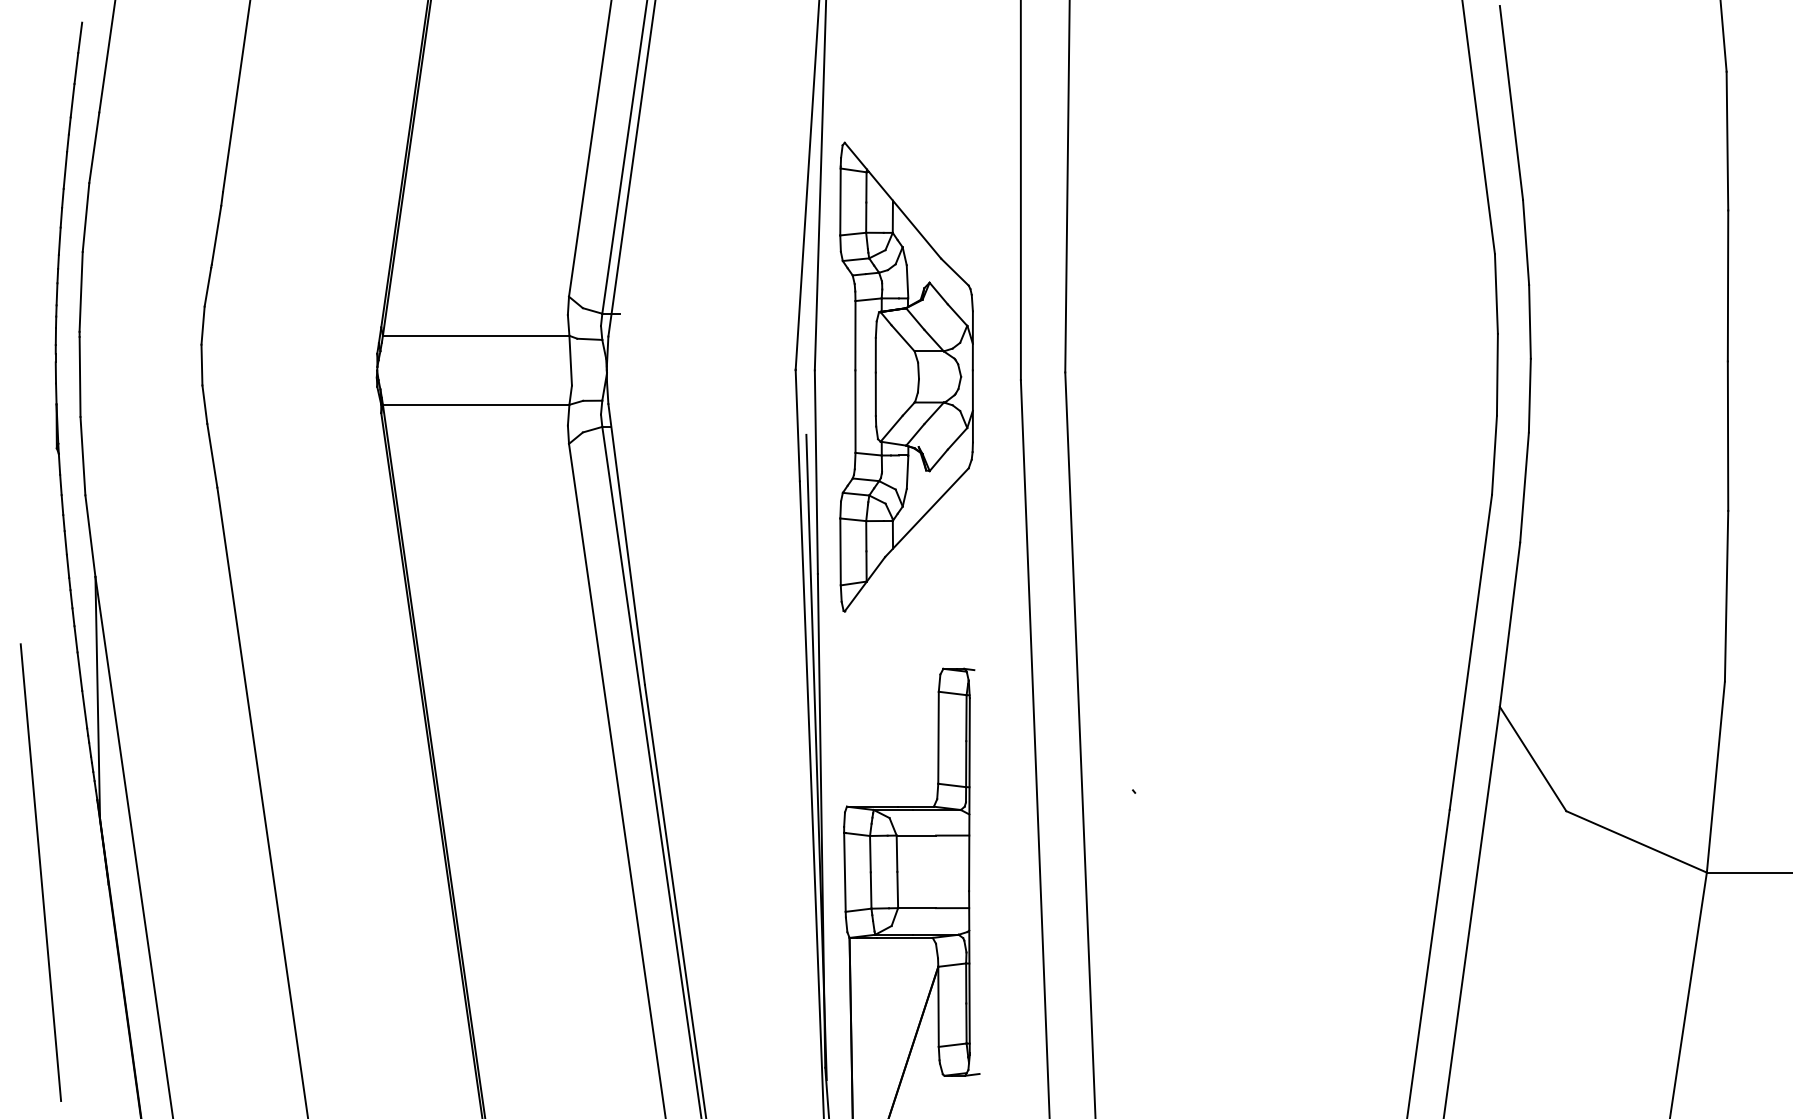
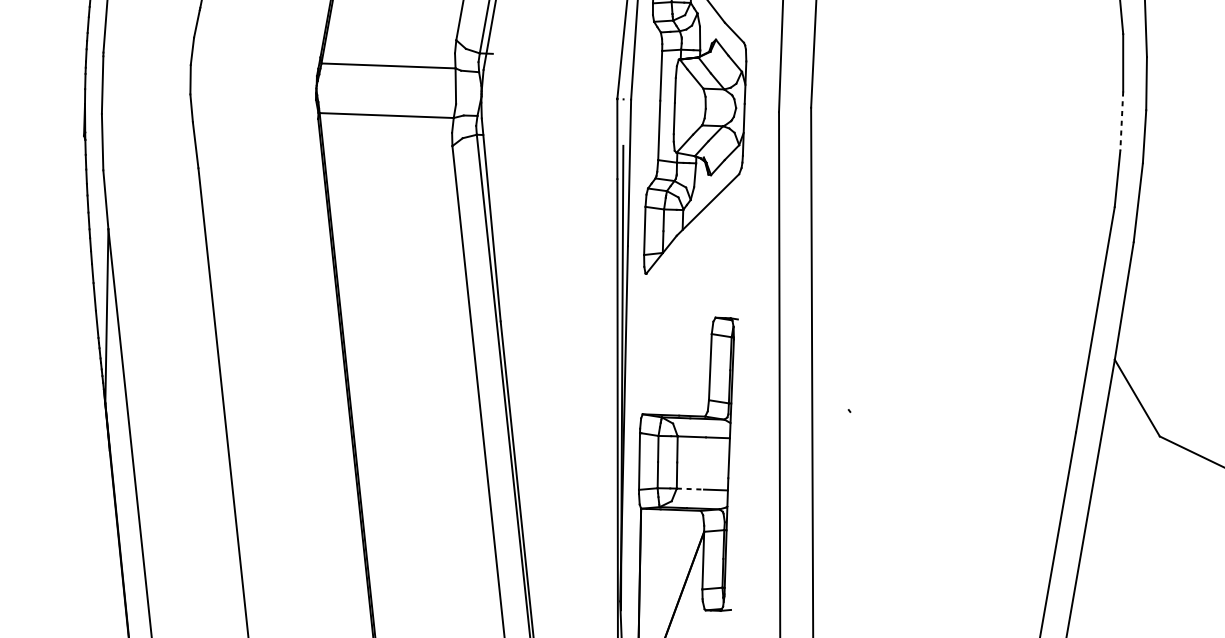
line: (1497, 374) -> (1121, 120), solid -> dashed
line: (40, 872) -> (61, 440), removed
line: (917, 908) -> (690, 489), solid -> dashed

